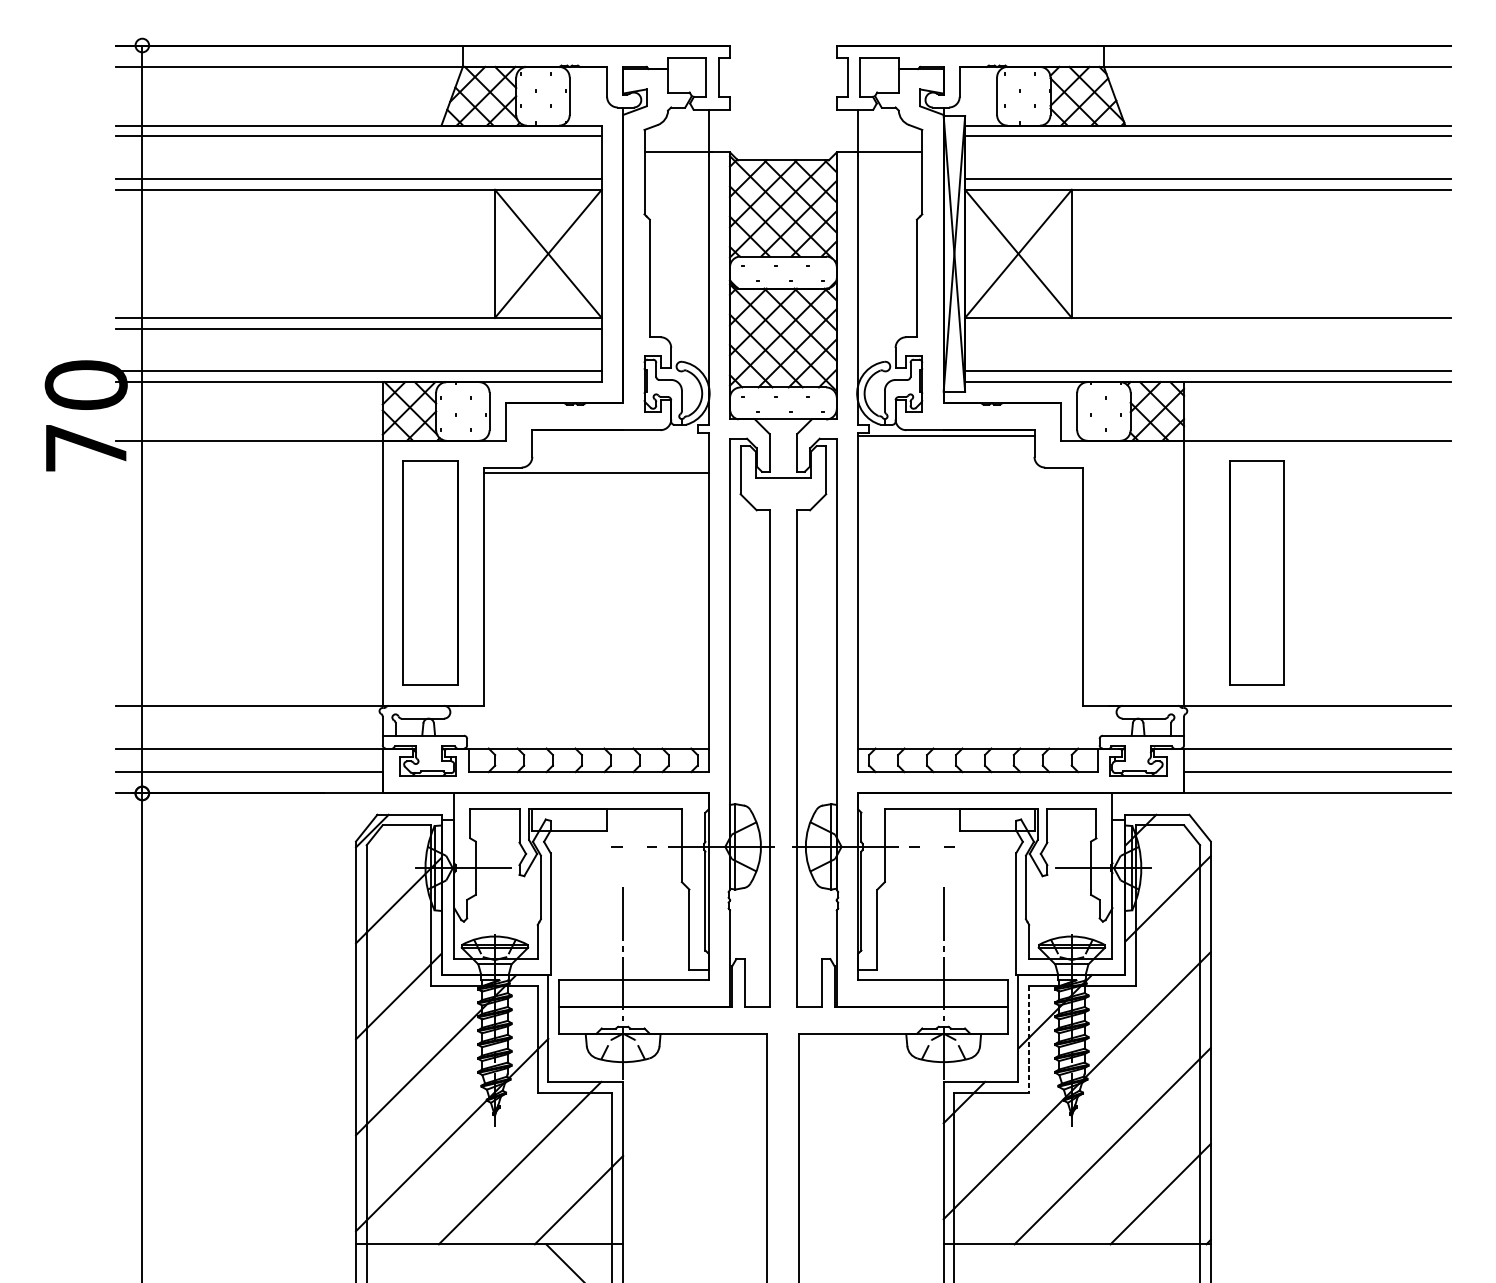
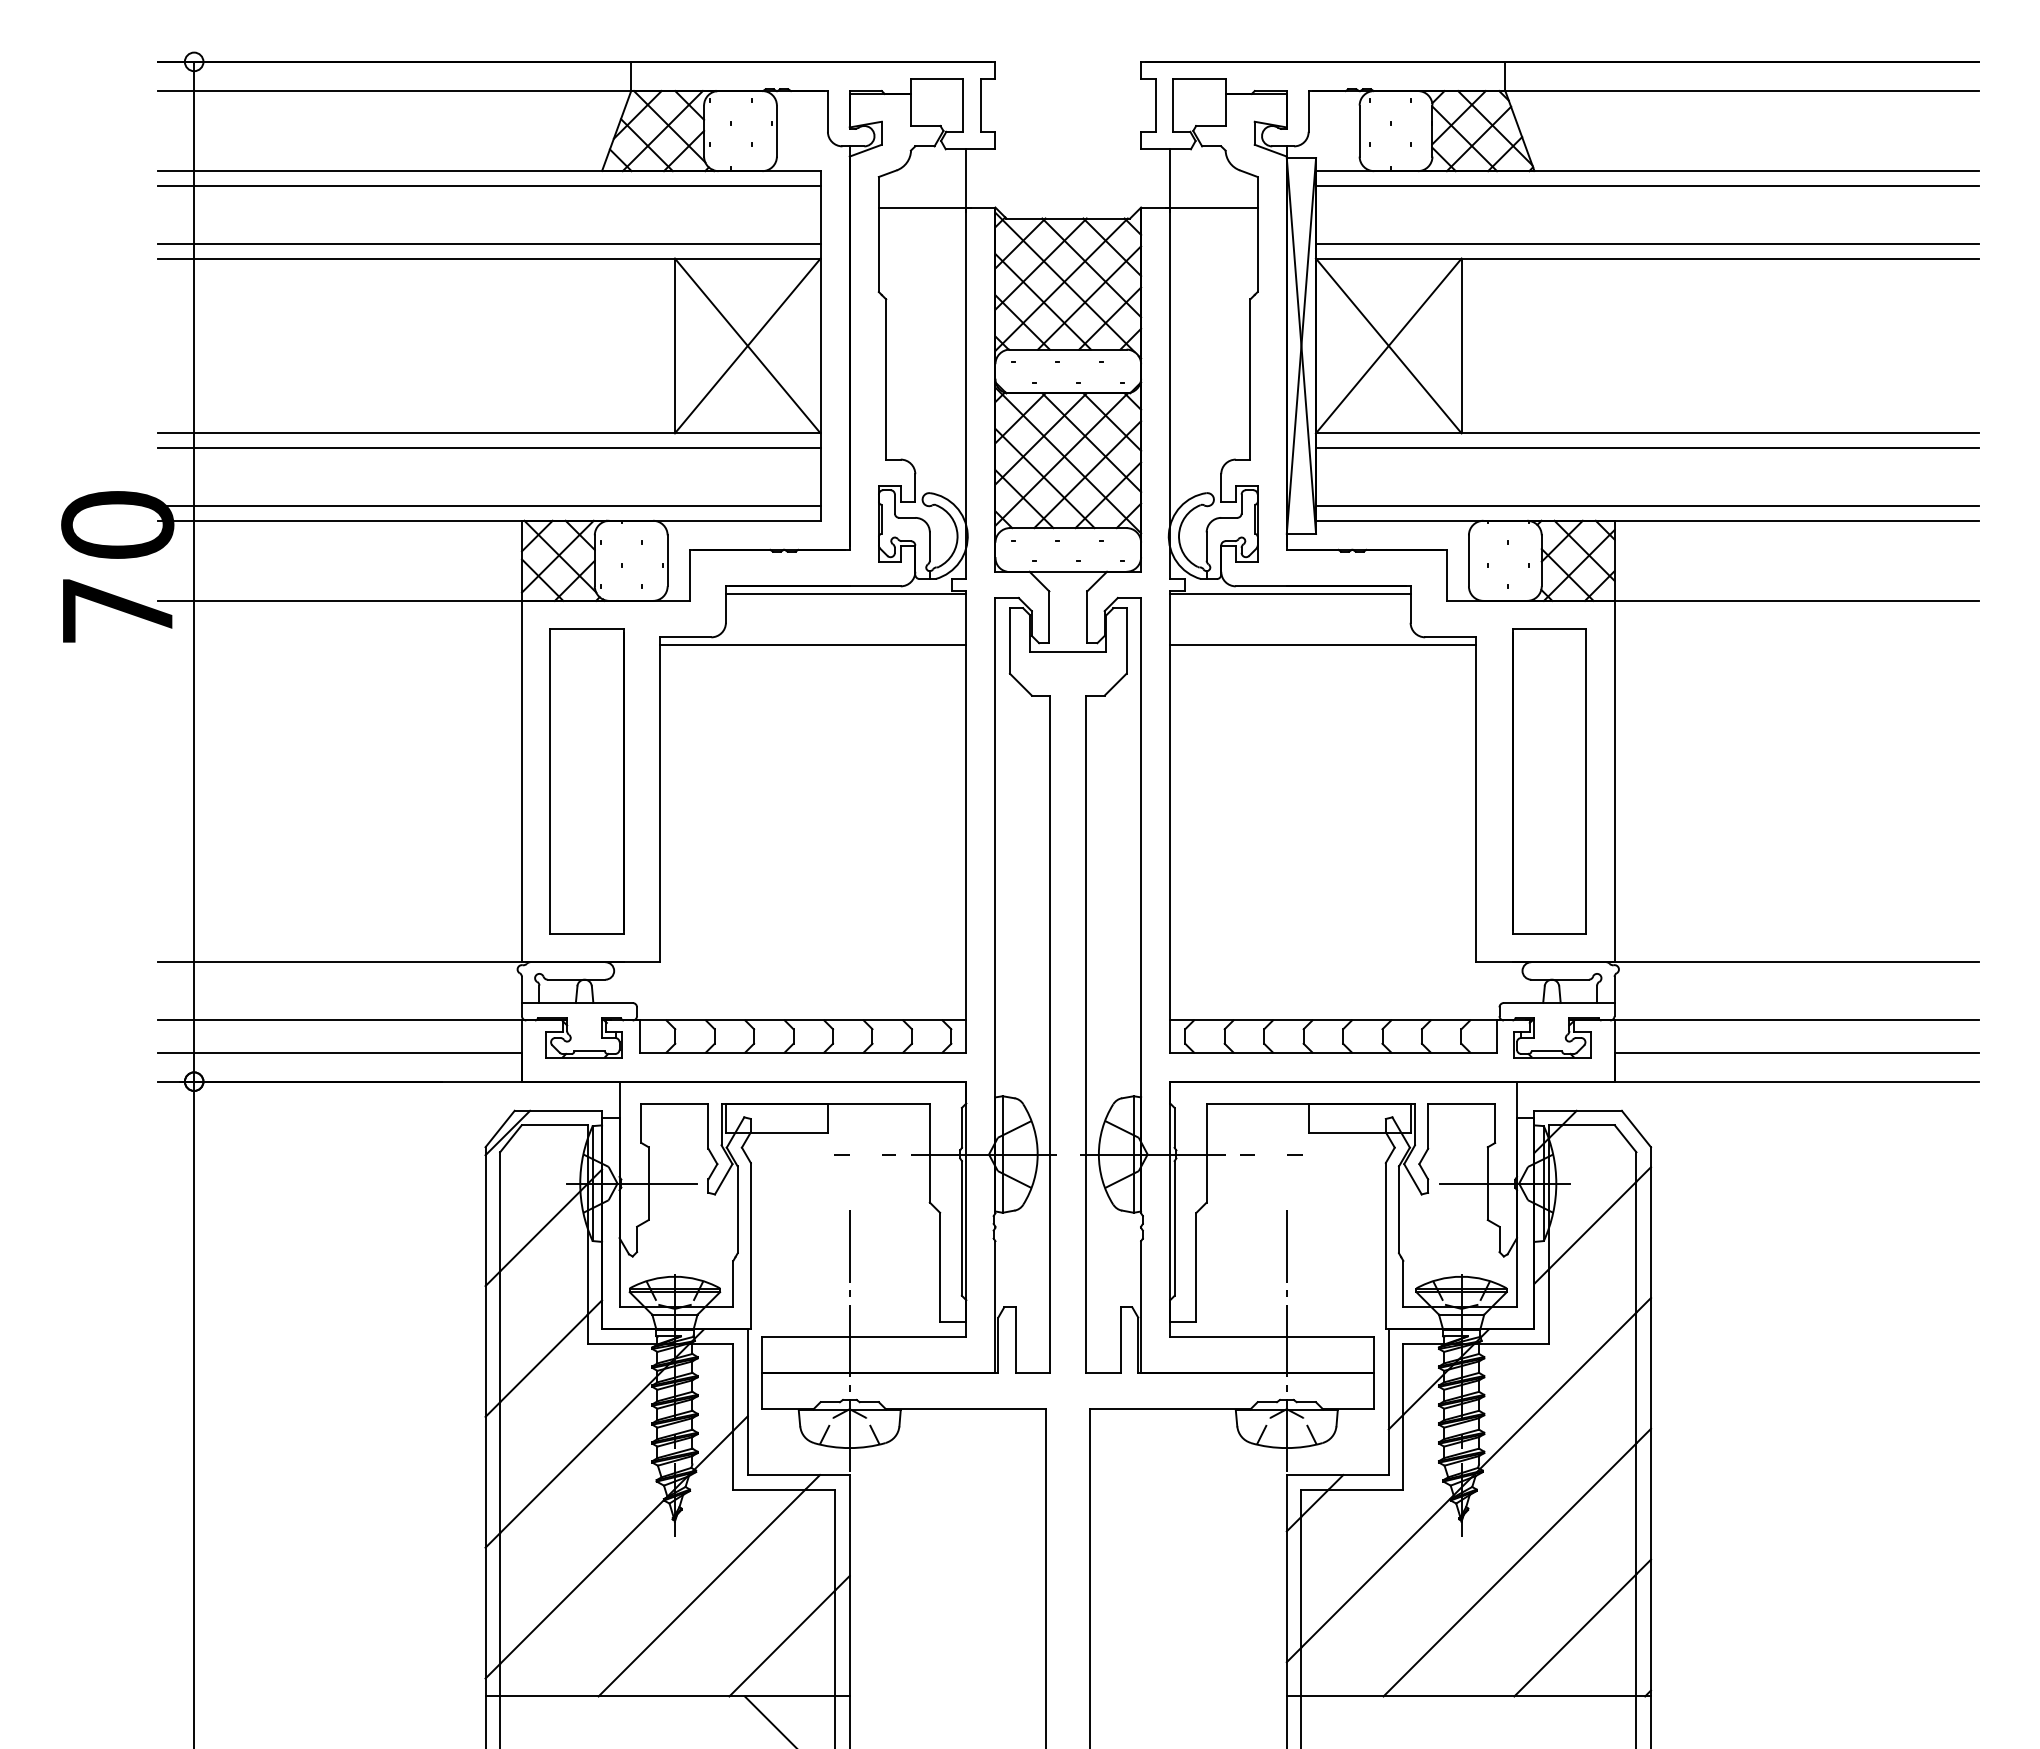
line: (1207, 328) -> (1646, 447), added
line: (620, 435) -> (845, 593), added
line: (970, 472) -> (1323, 644), added
part: (1256, 573) -> (1549, 781), moved
line: (1029, 1039) -> (1403, 1416), dashed -> solid

